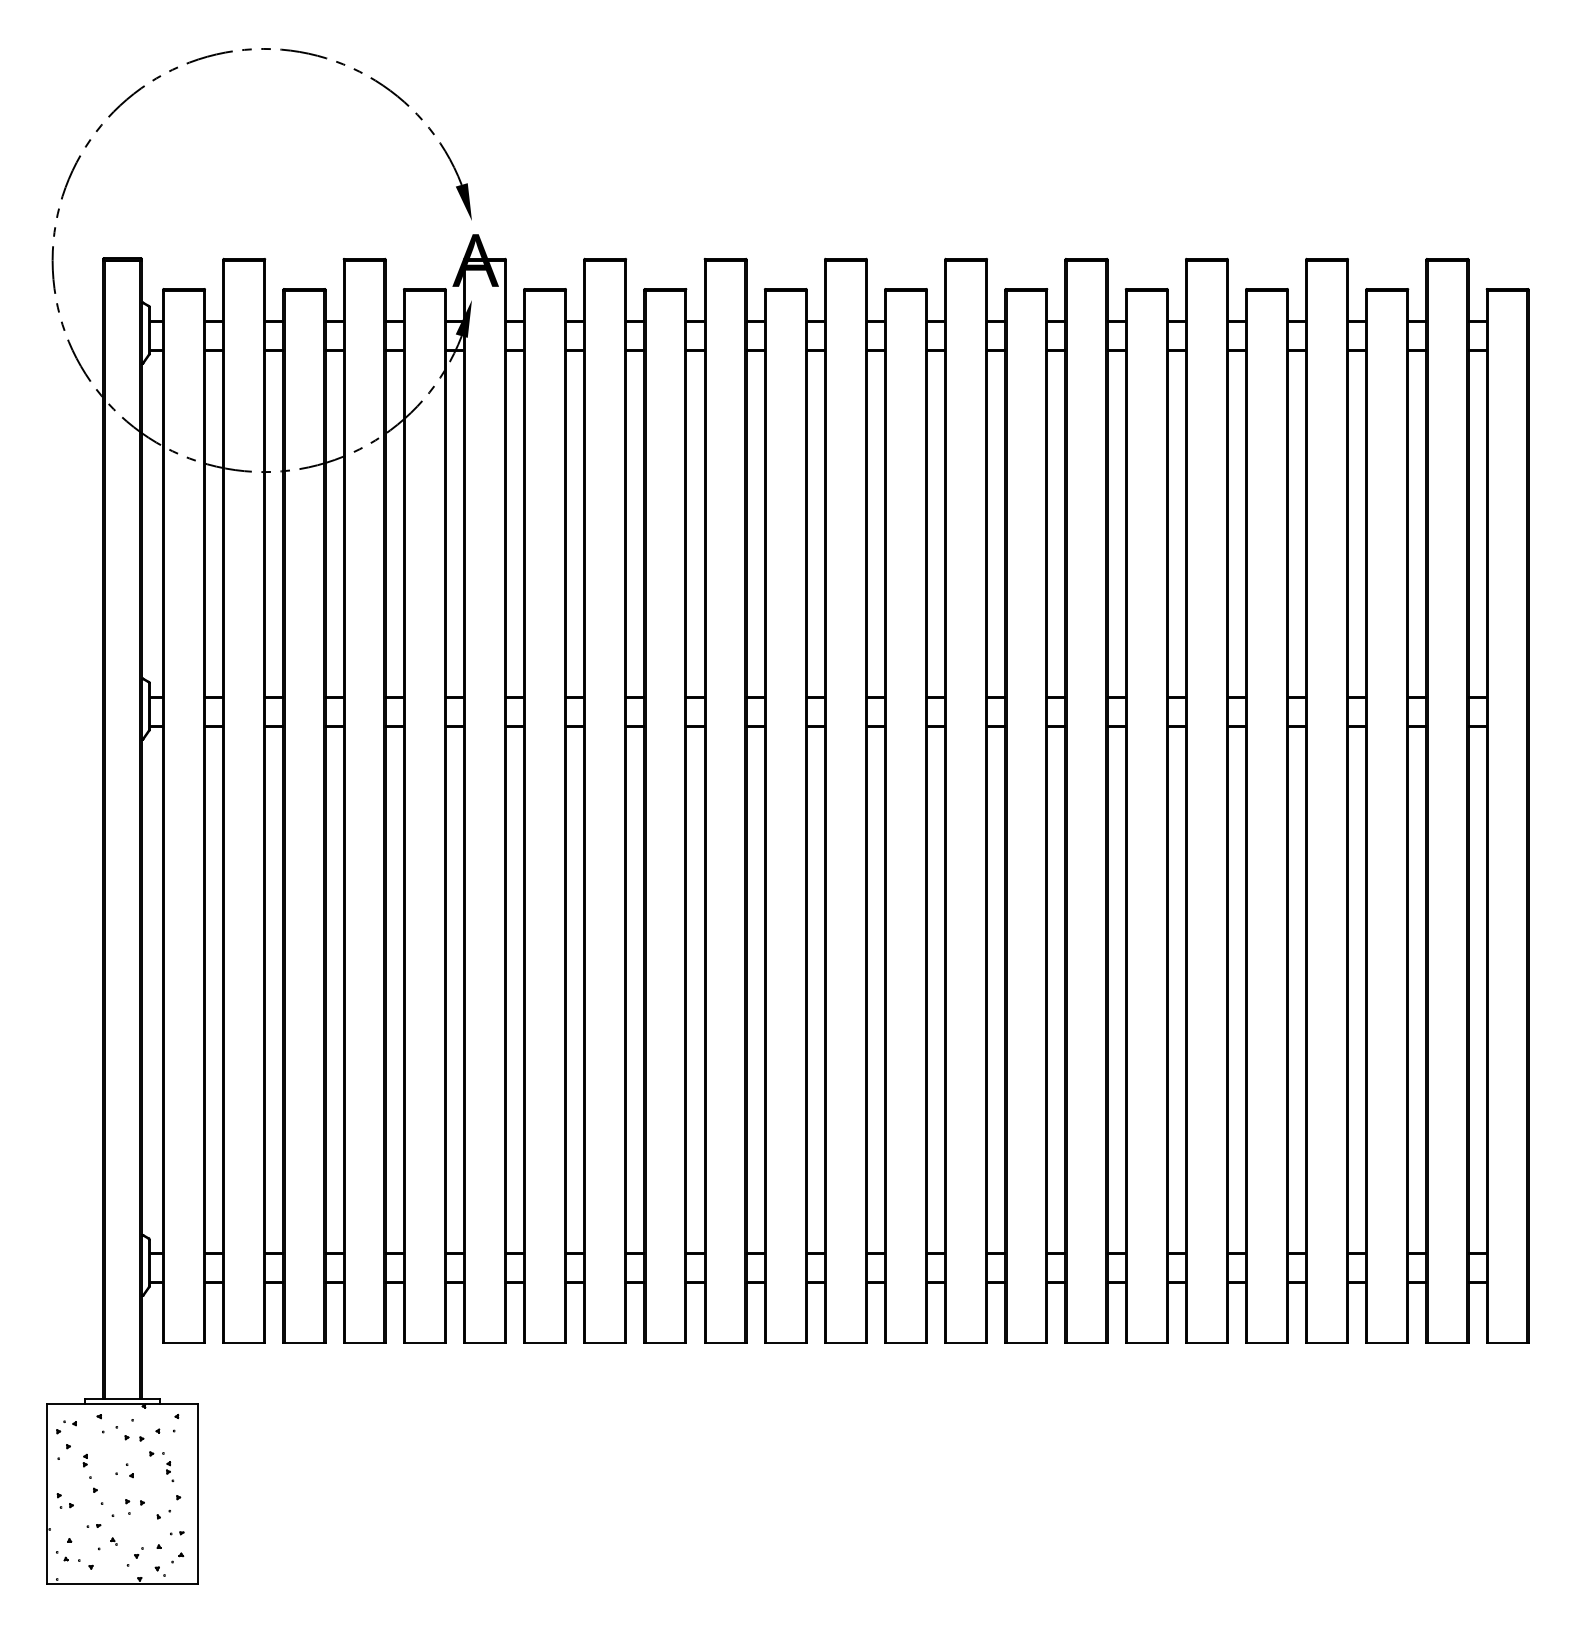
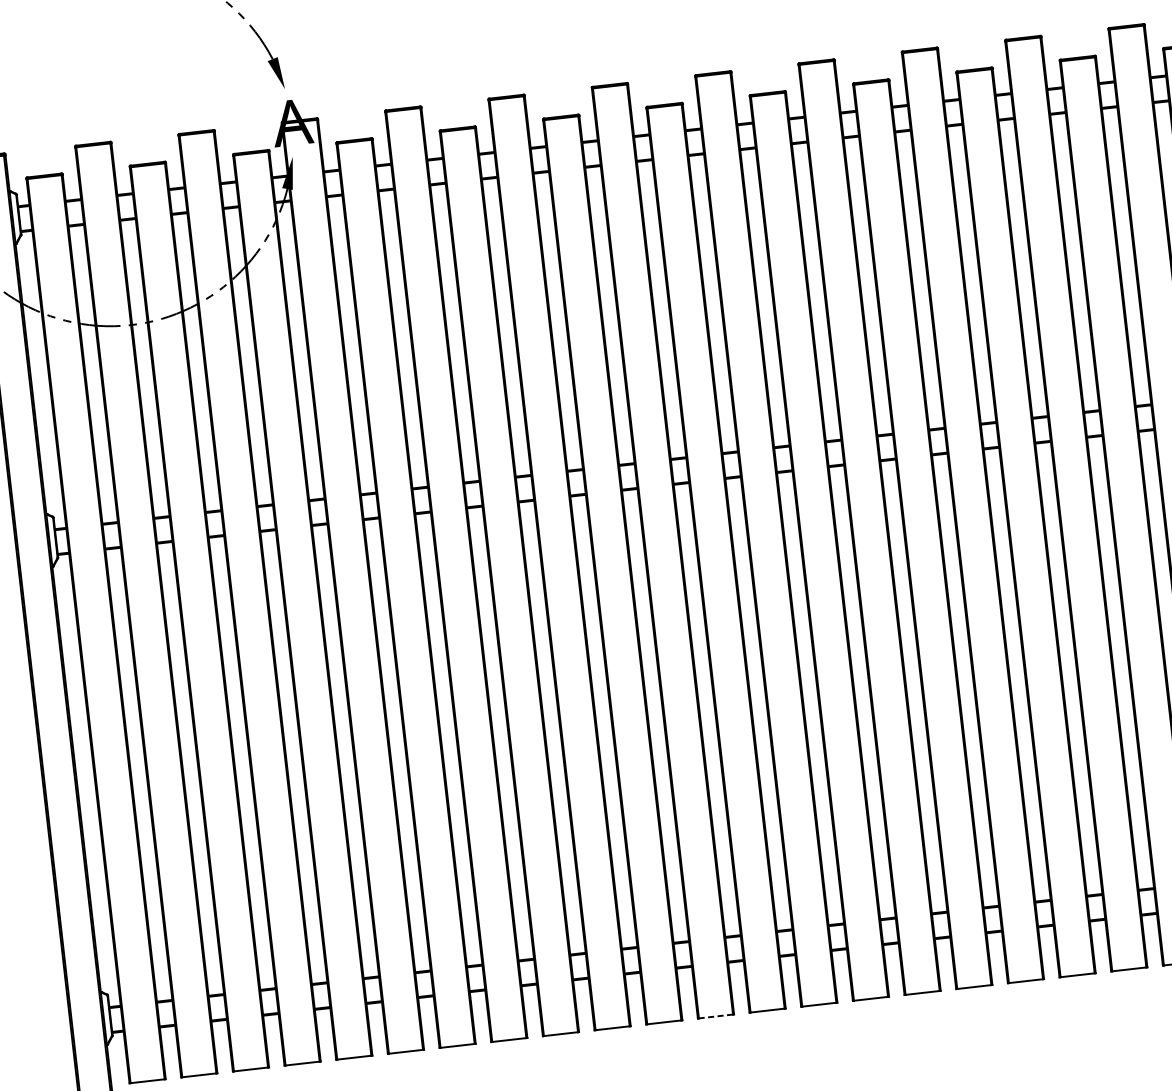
line: (845, 1343) -> (715, 1016), solid -> dashed

